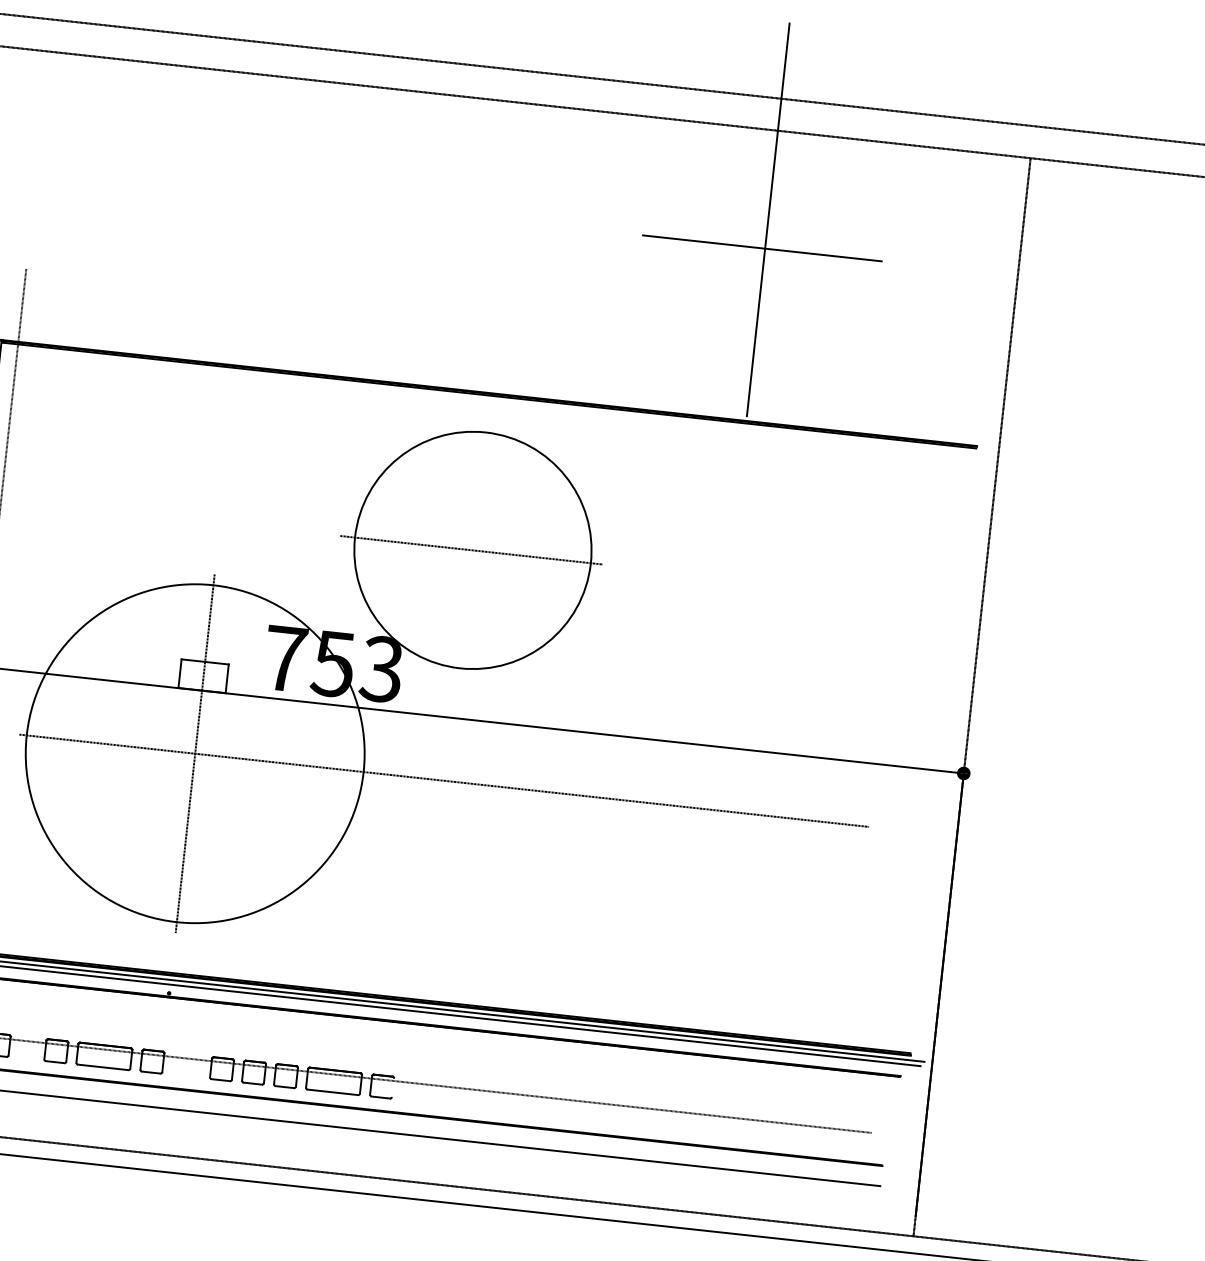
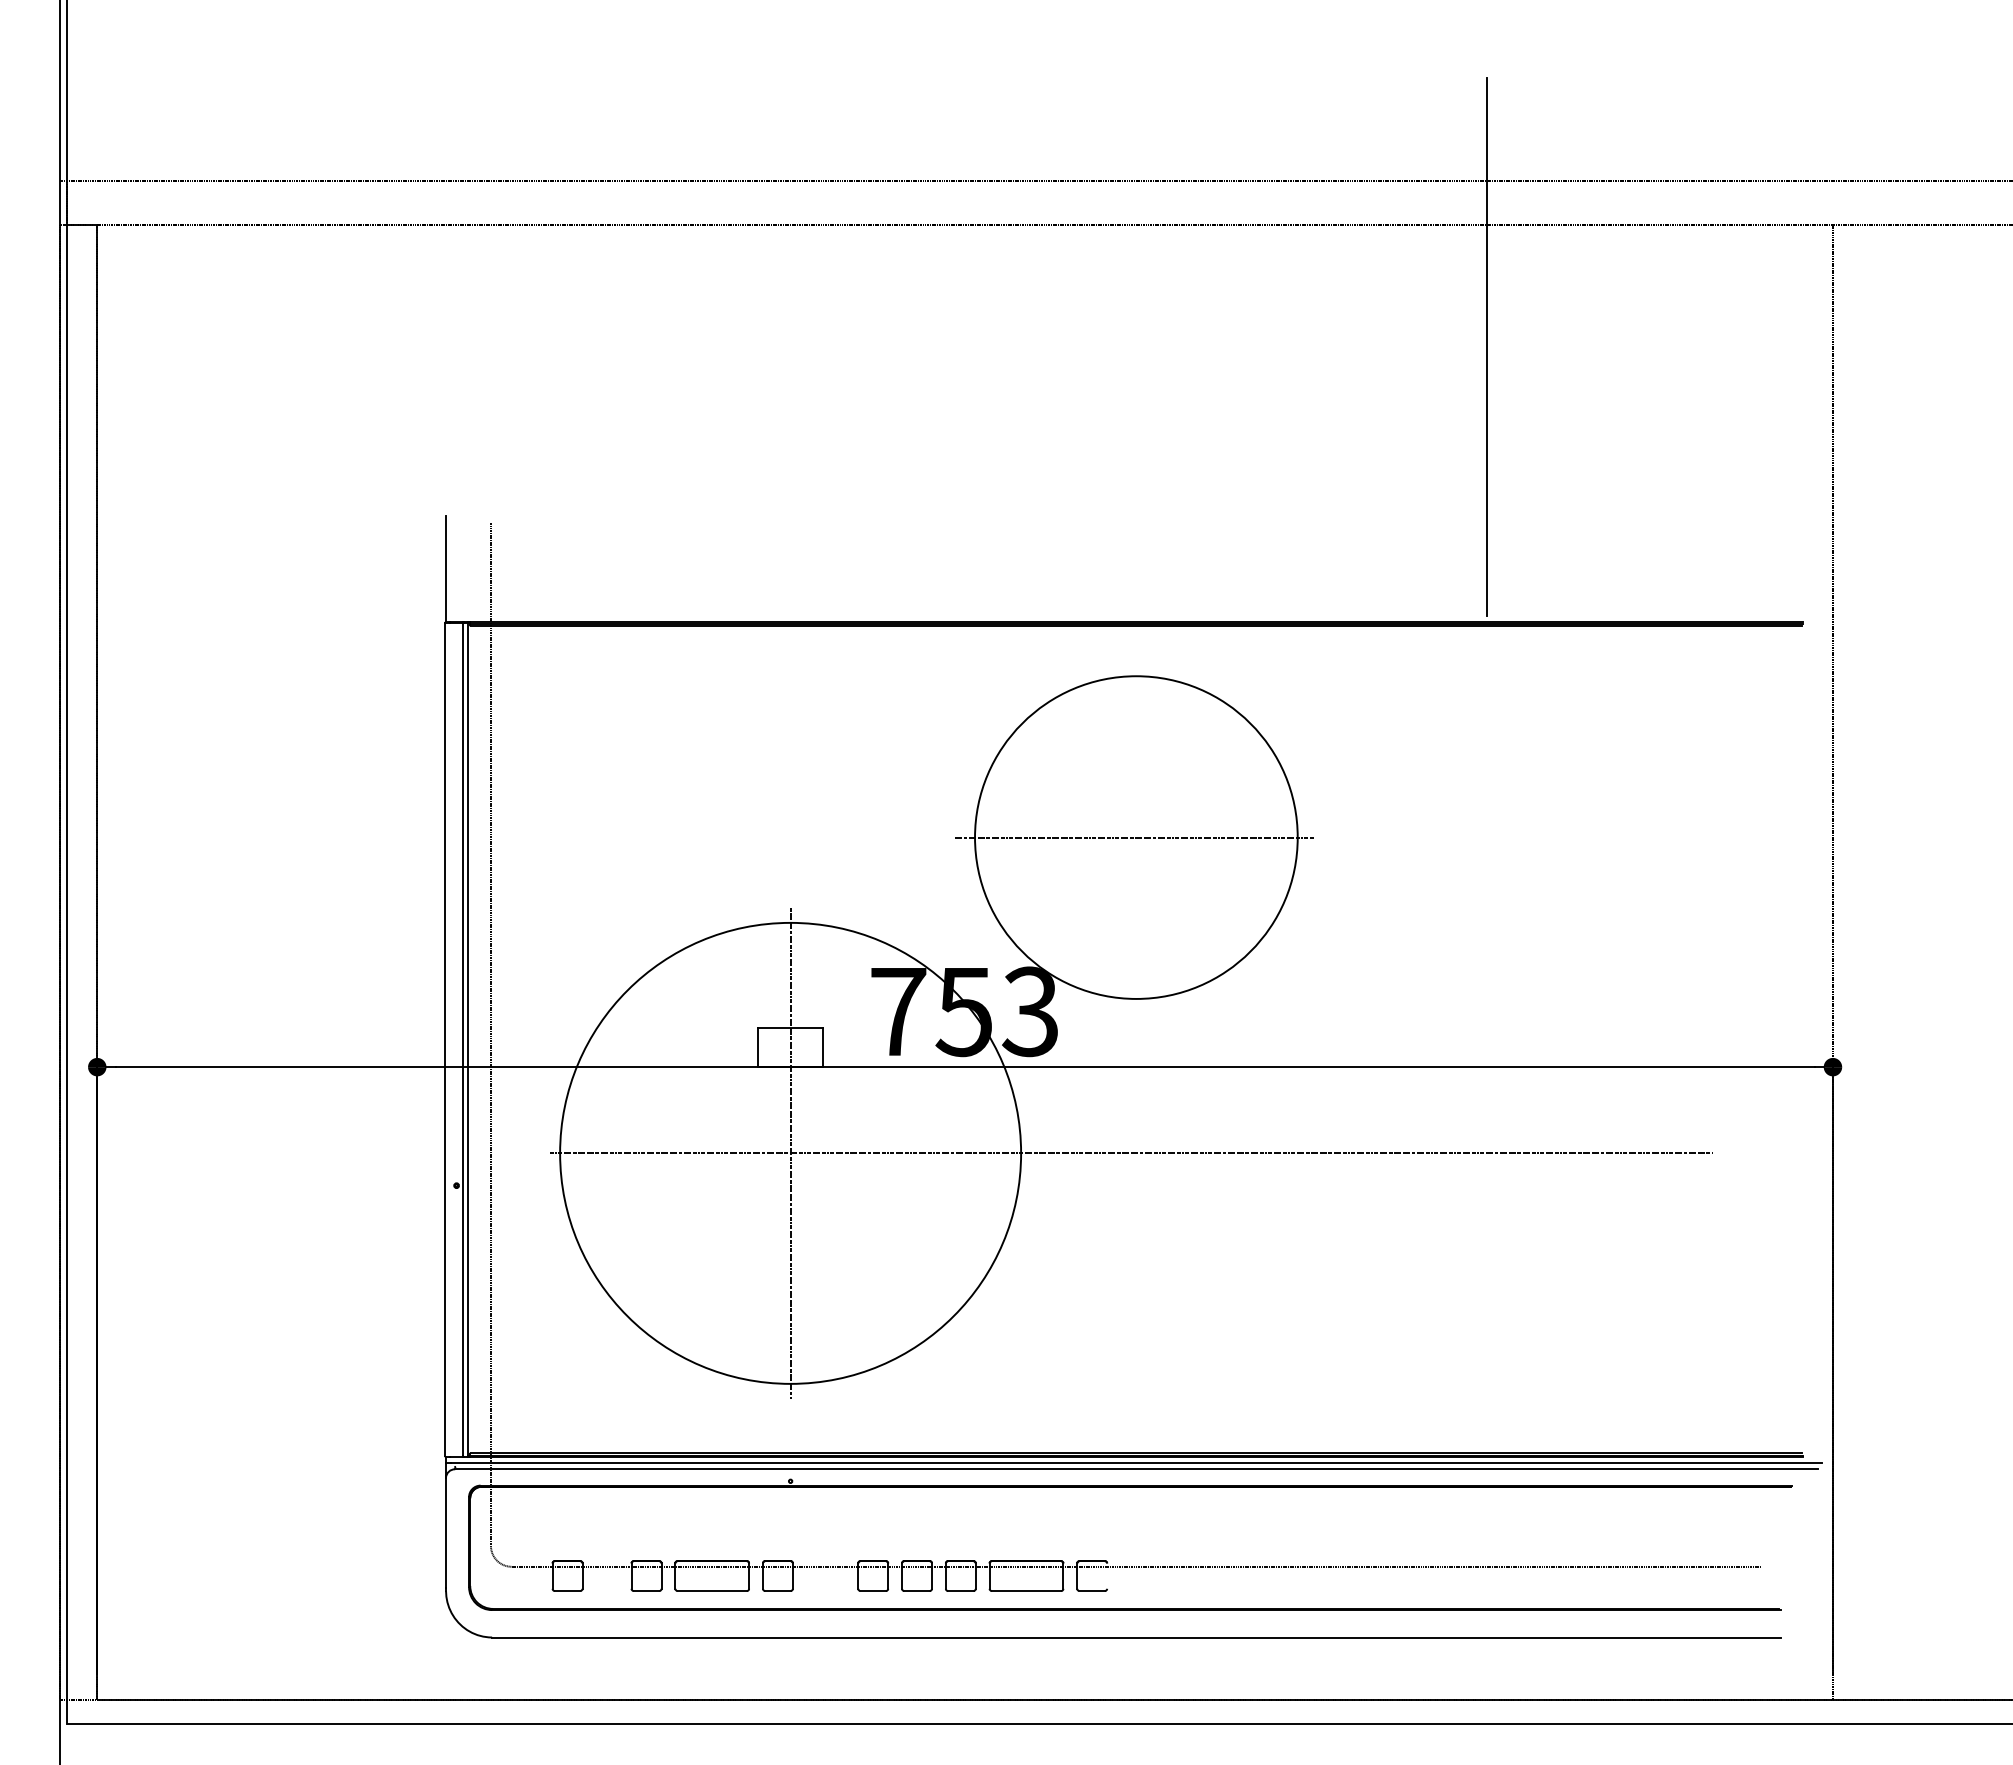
line: (762, 248) -> (1483, 386), removed

